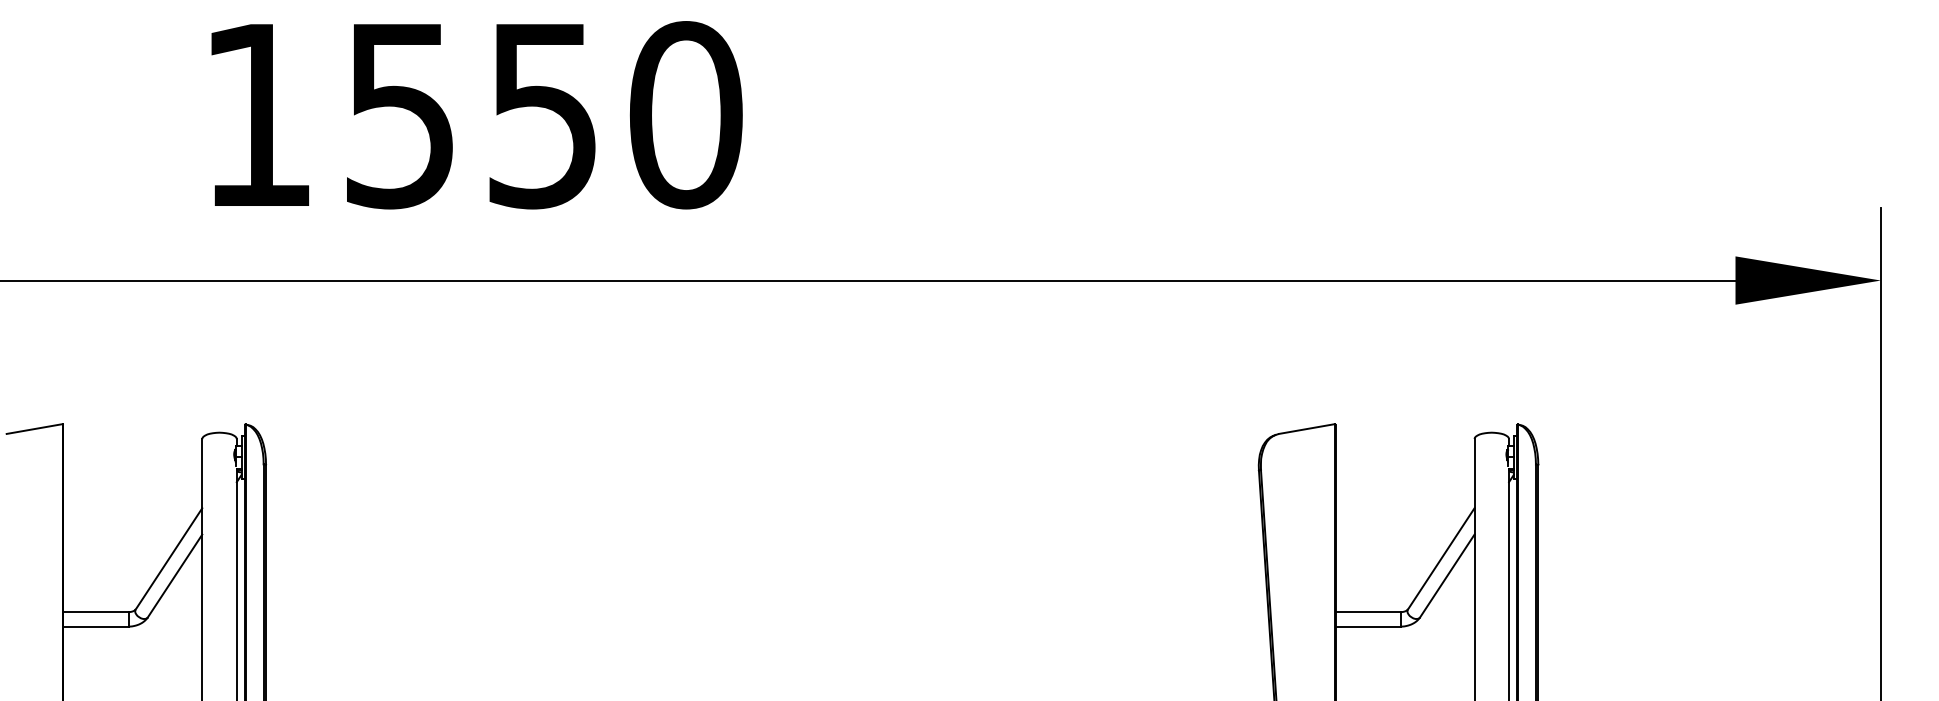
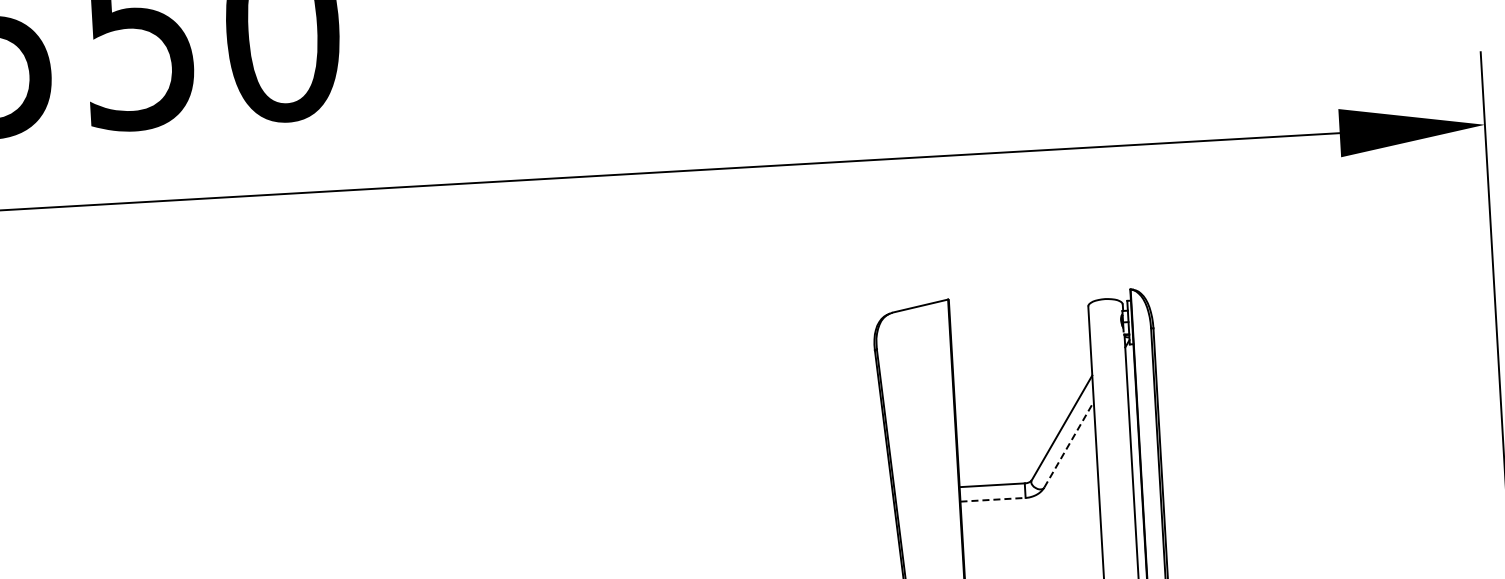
line: (1447, 575) -> (1069, 444), solid -> dashed
line: (1368, 626) -> (993, 499), solid -> dashed

